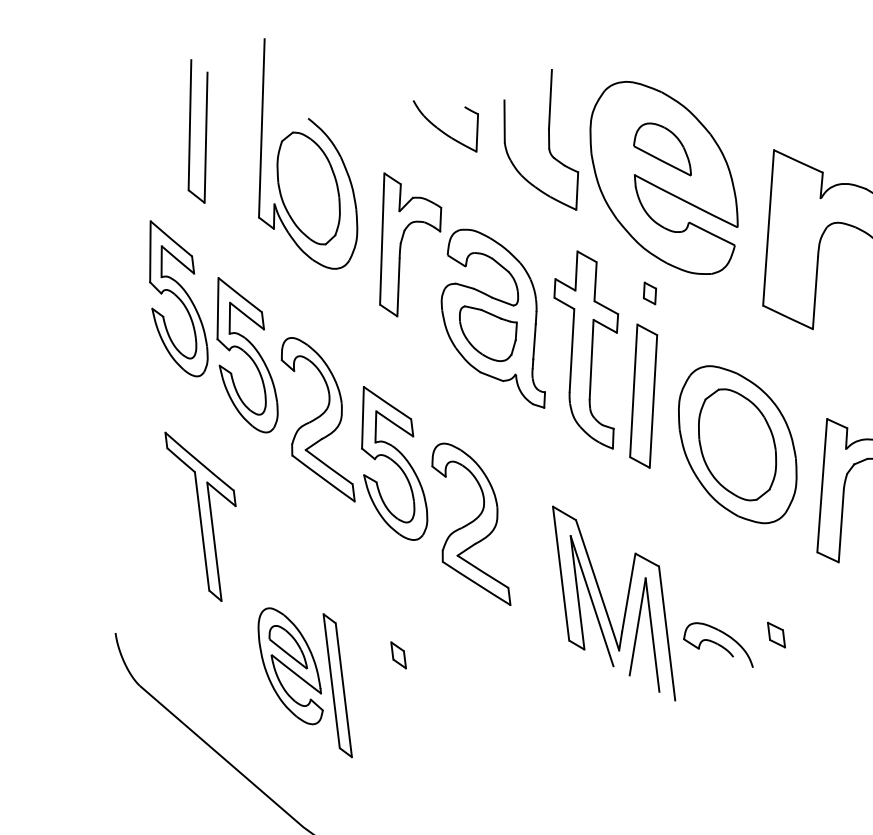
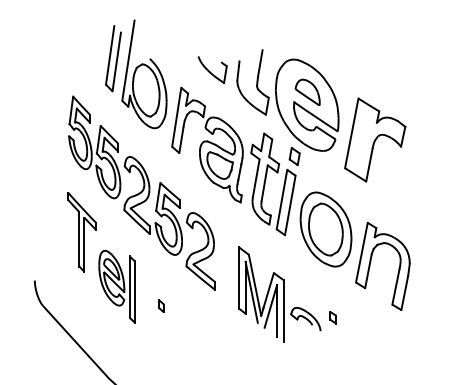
part: (198, 131) -> (113, 58), moved
part: (649, 293) -> (294, 156), size x1.67
part: (302, 683) -> (116, 286), moved

